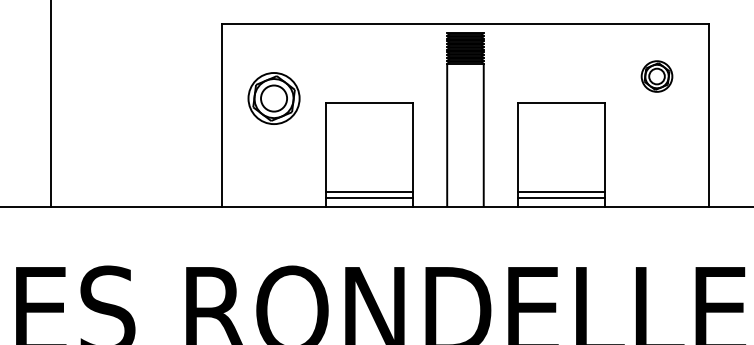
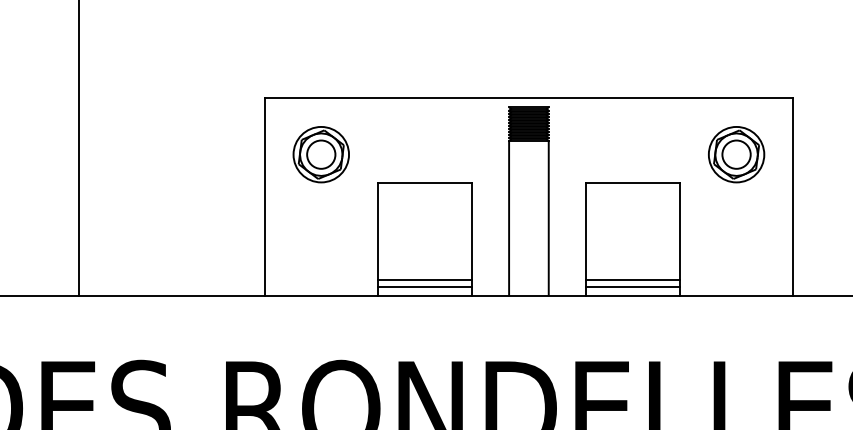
part: (656, 76) -> (736, 154), size x1.67
part: (273, 98) -> (320, 154), moved

